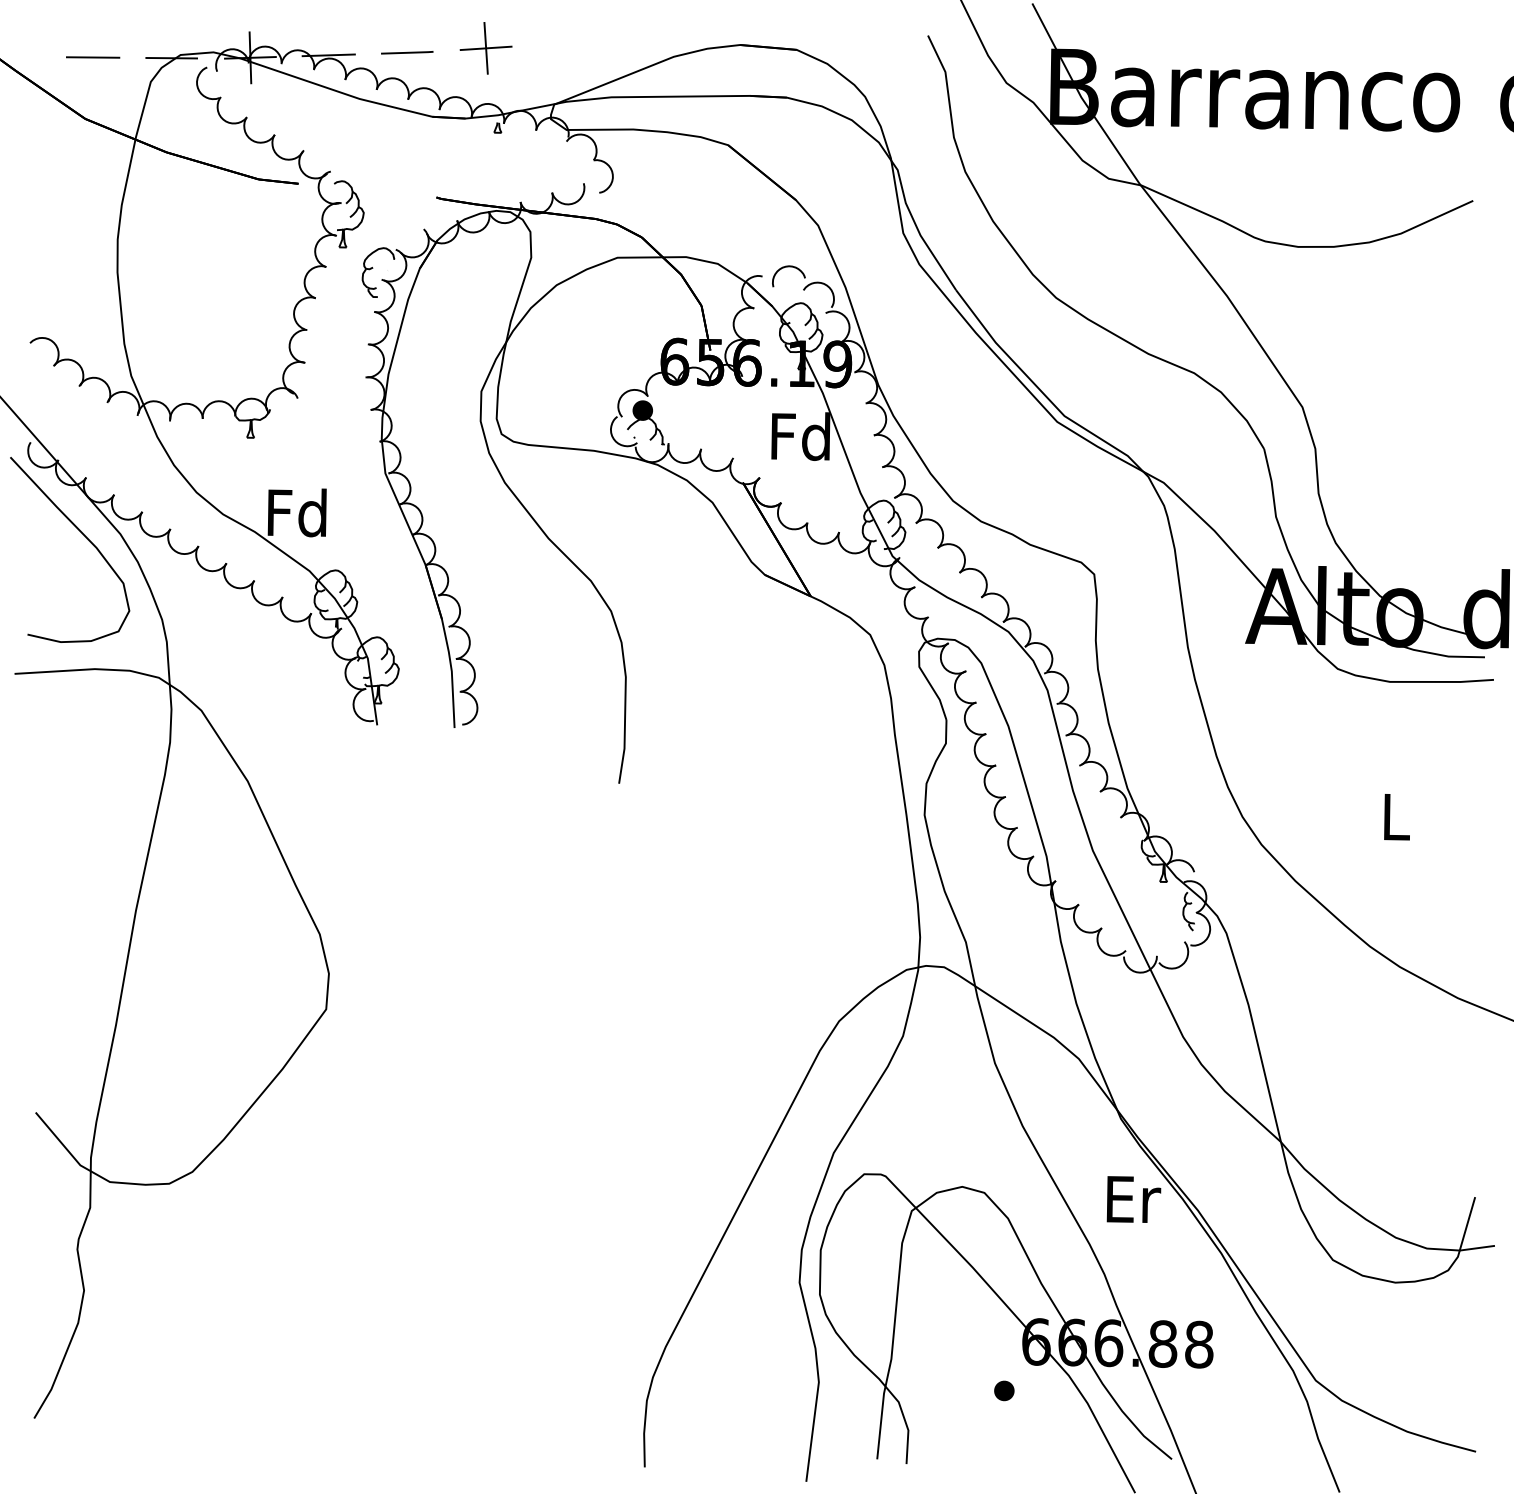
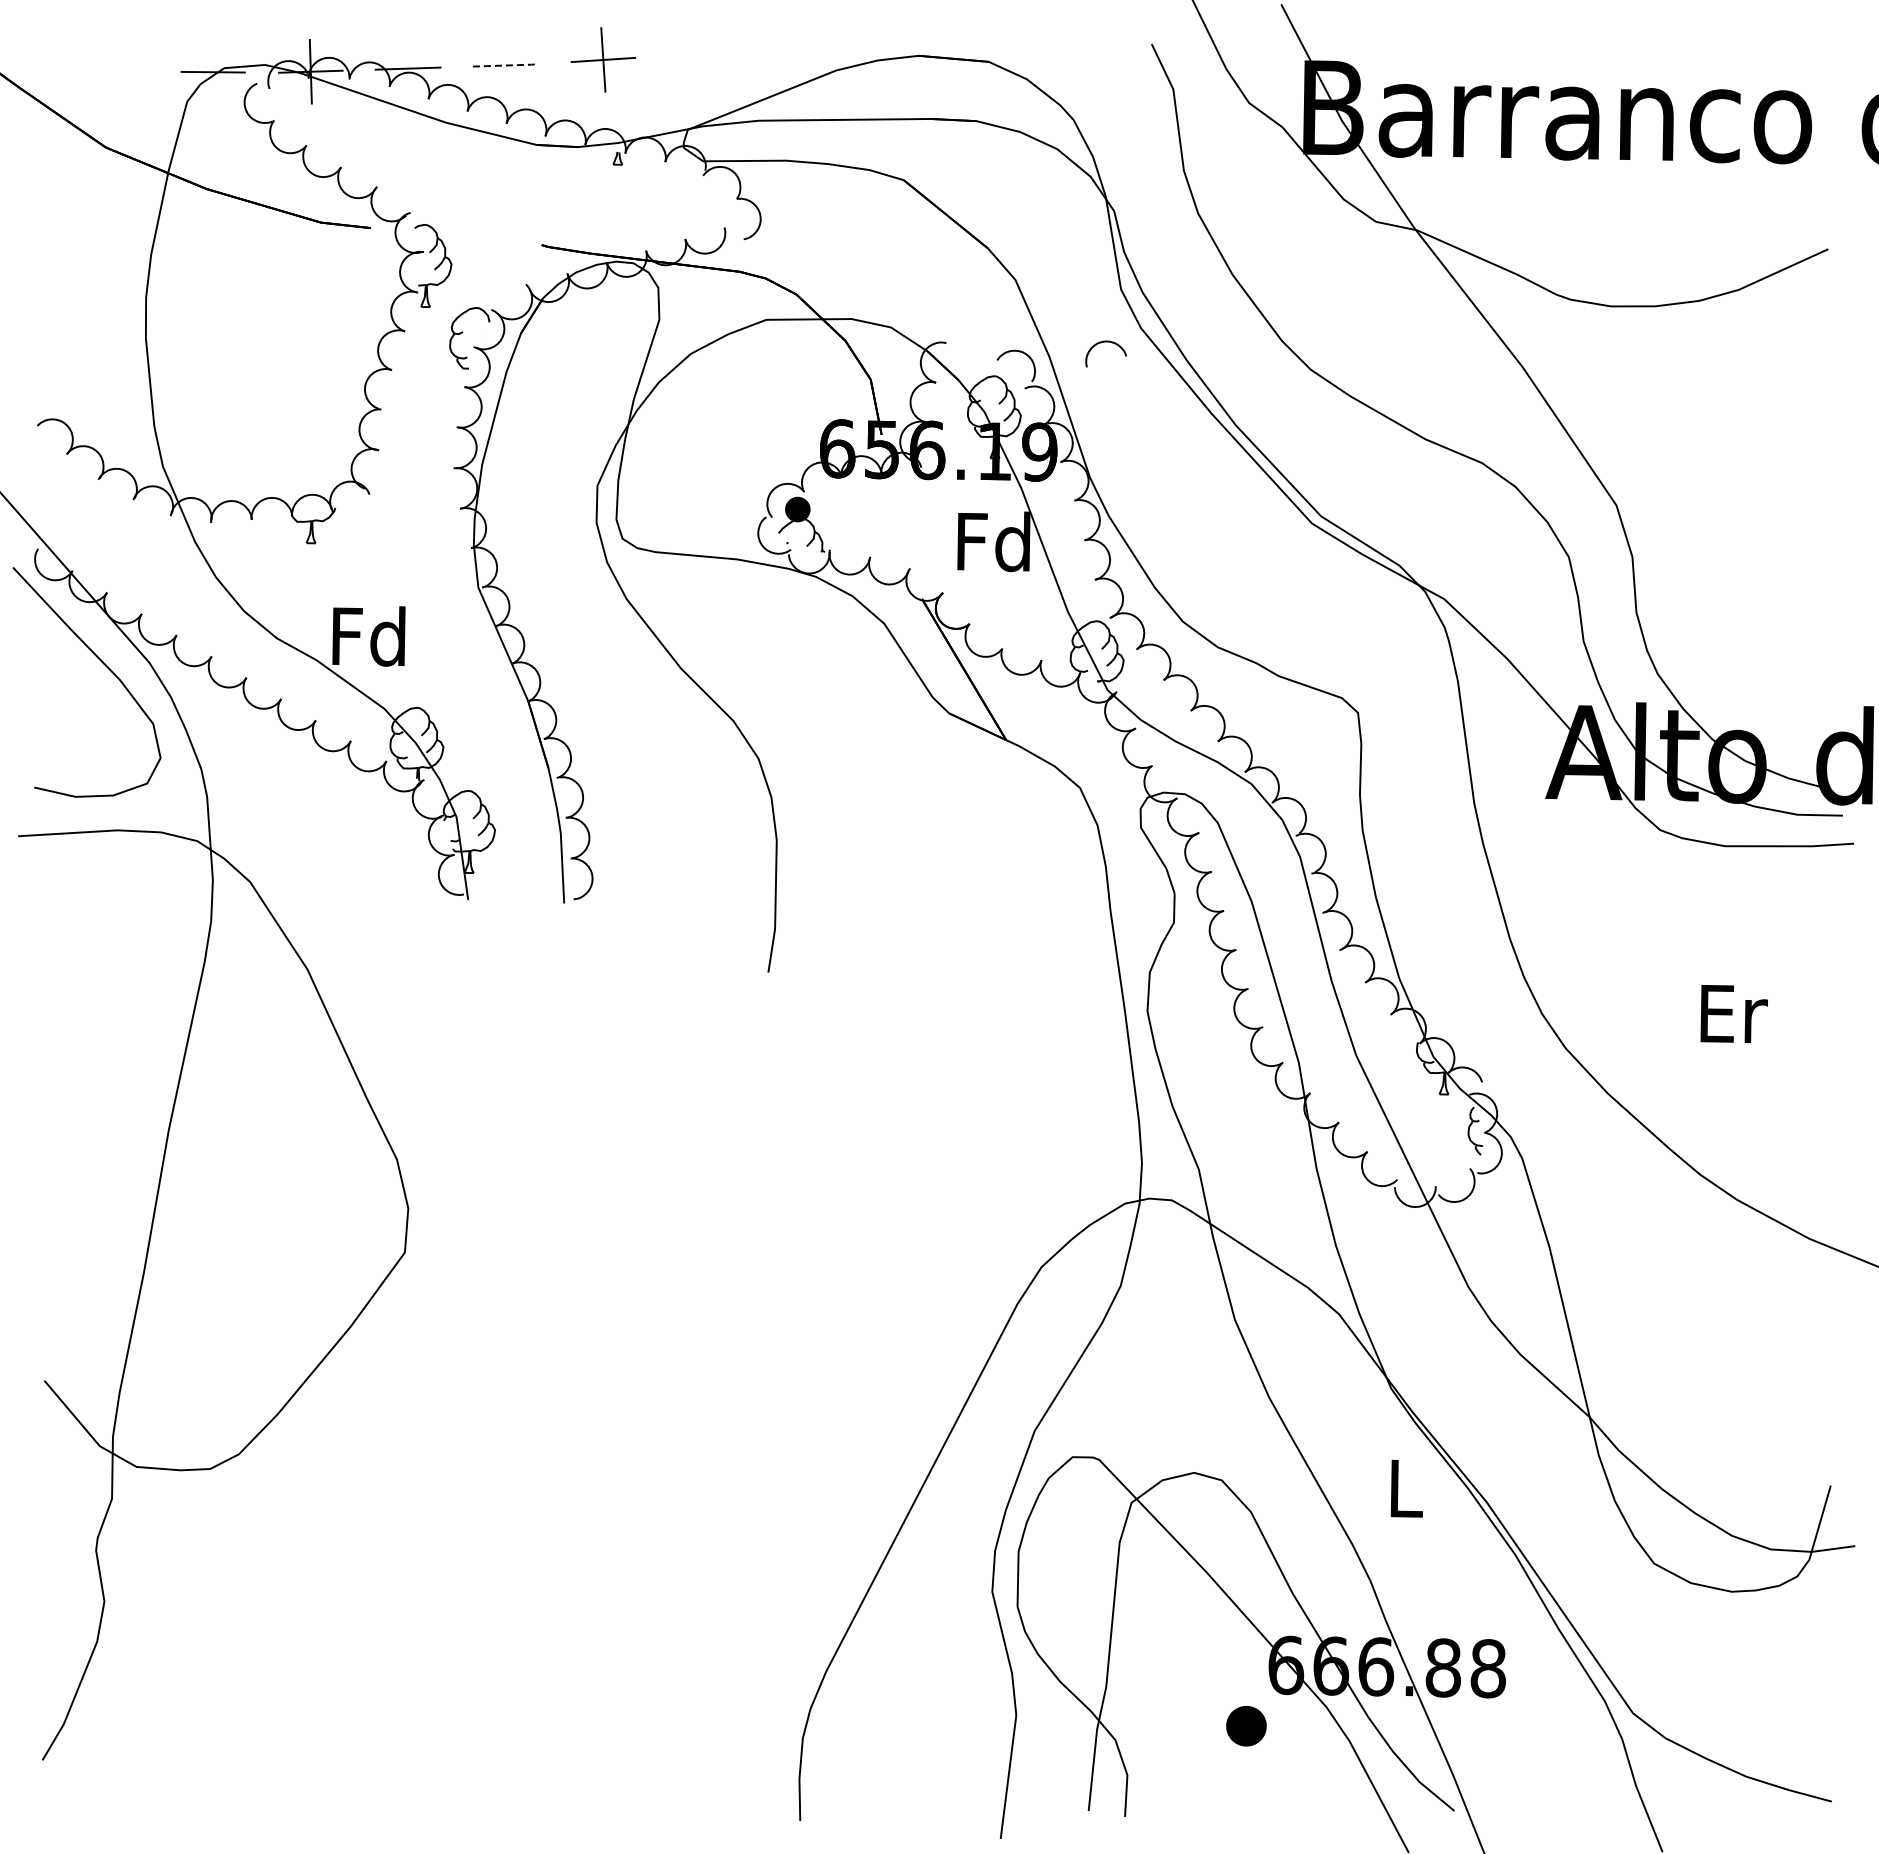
line: (408, 52) -> (506, 65), solid -> dashed
line: (93, 57) -> (115, 71), removed
curve: (785, 267) -> (1101, 343), moved
text: (1396, 816) -> (1733, 1013), L -> Er
text: (1134, 1199) -> (1407, 1488), Er -> L
part: (1004, 1390) -> (1246, 1725), size x1.6

